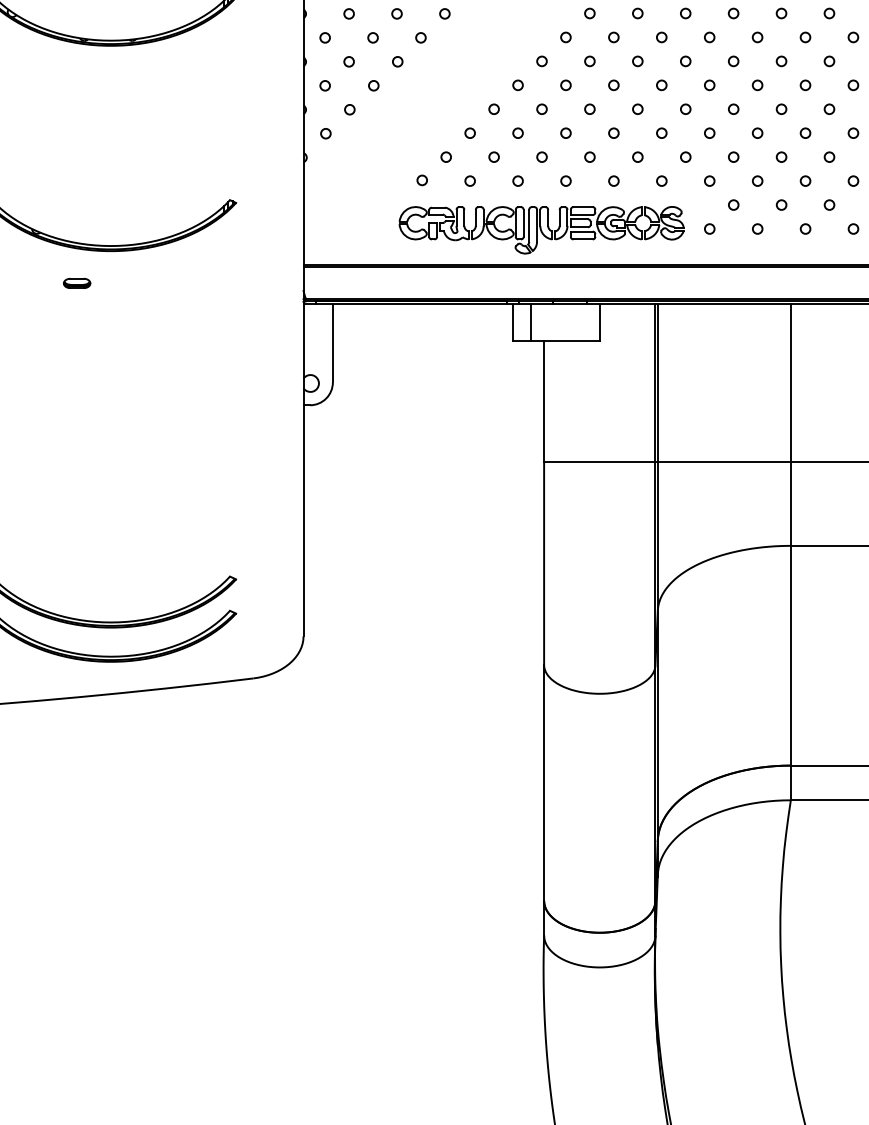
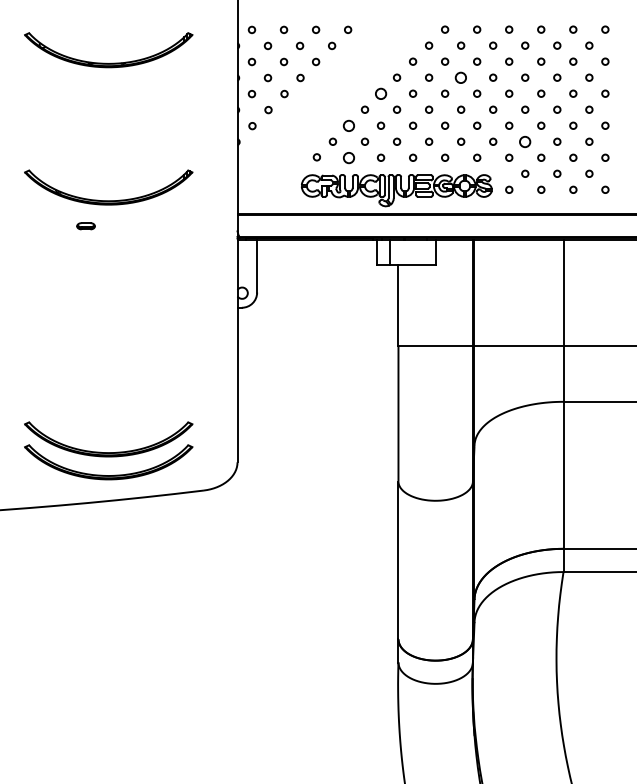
circle: (638, 61) -> (461, 77), size x1.6
circle: (517, 84) -> (380, 93), size x1.6
circle: (469, 132) -> (348, 125), size x1.6
circle: (734, 156) -> (525, 141), size x1.6
circle: (469, 180) -> (348, 157), size x1.6

